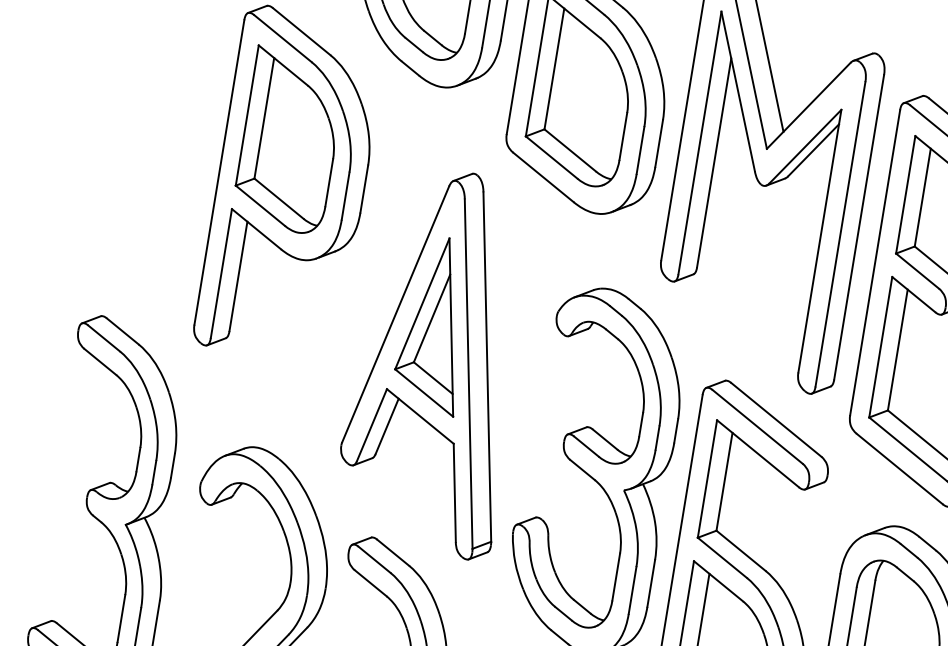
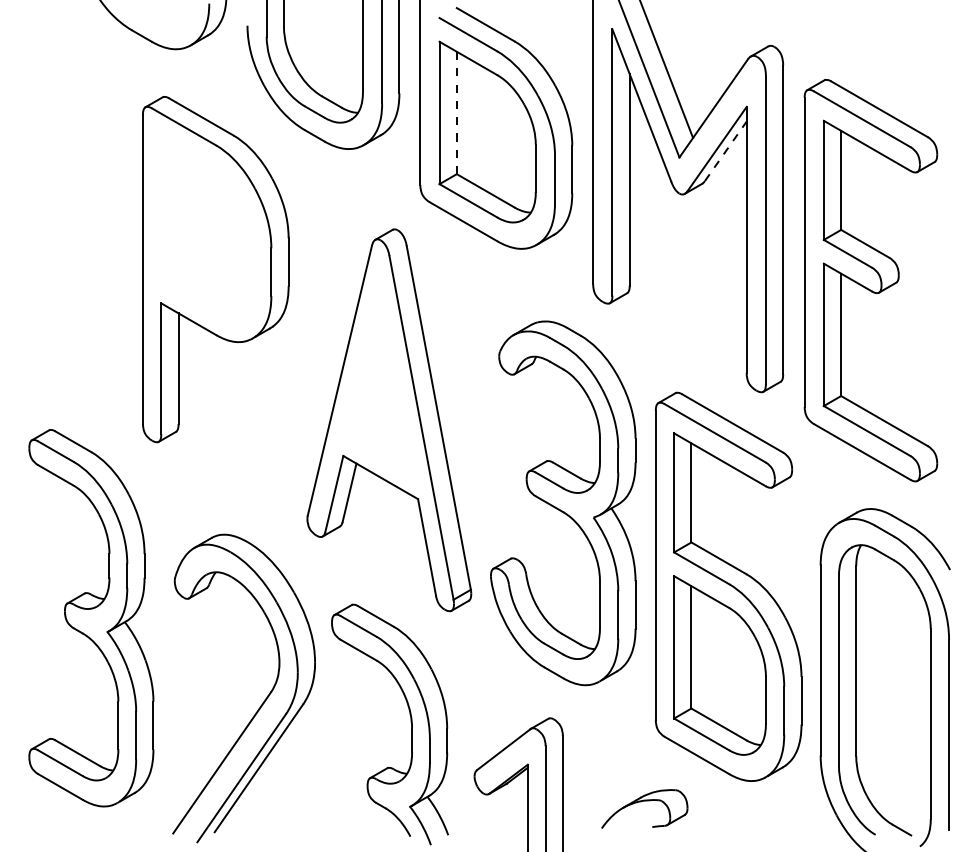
line: (554, 68) -> (456, 112), solid -> dashed
part: (289, 140) -> (206, 226), removed
line: (814, 149) -> (726, 150), solid -> dashed
part: (435, 324) -> (380, 384), removed

